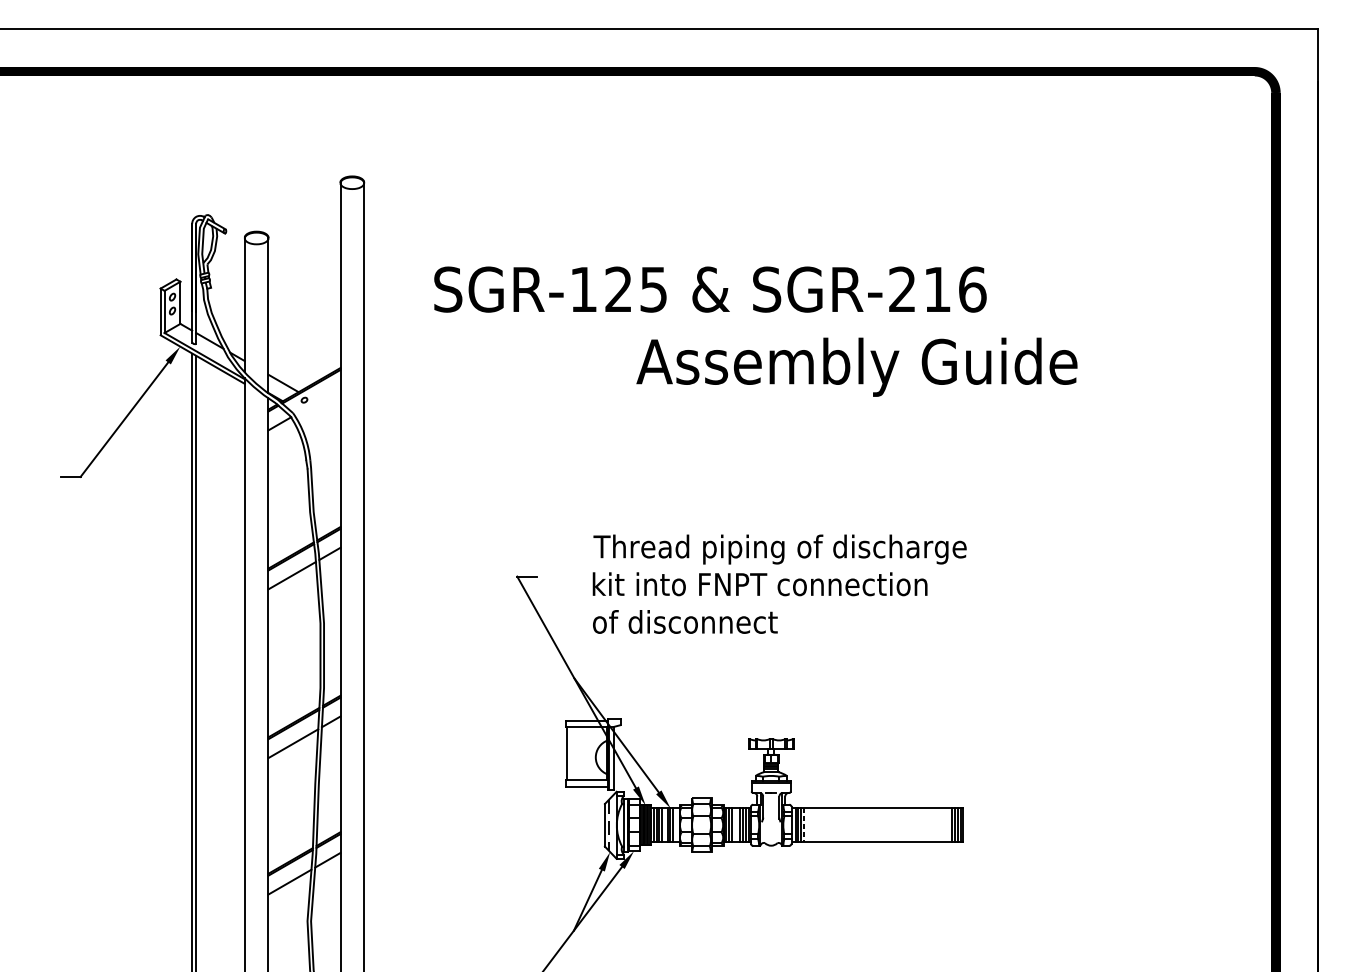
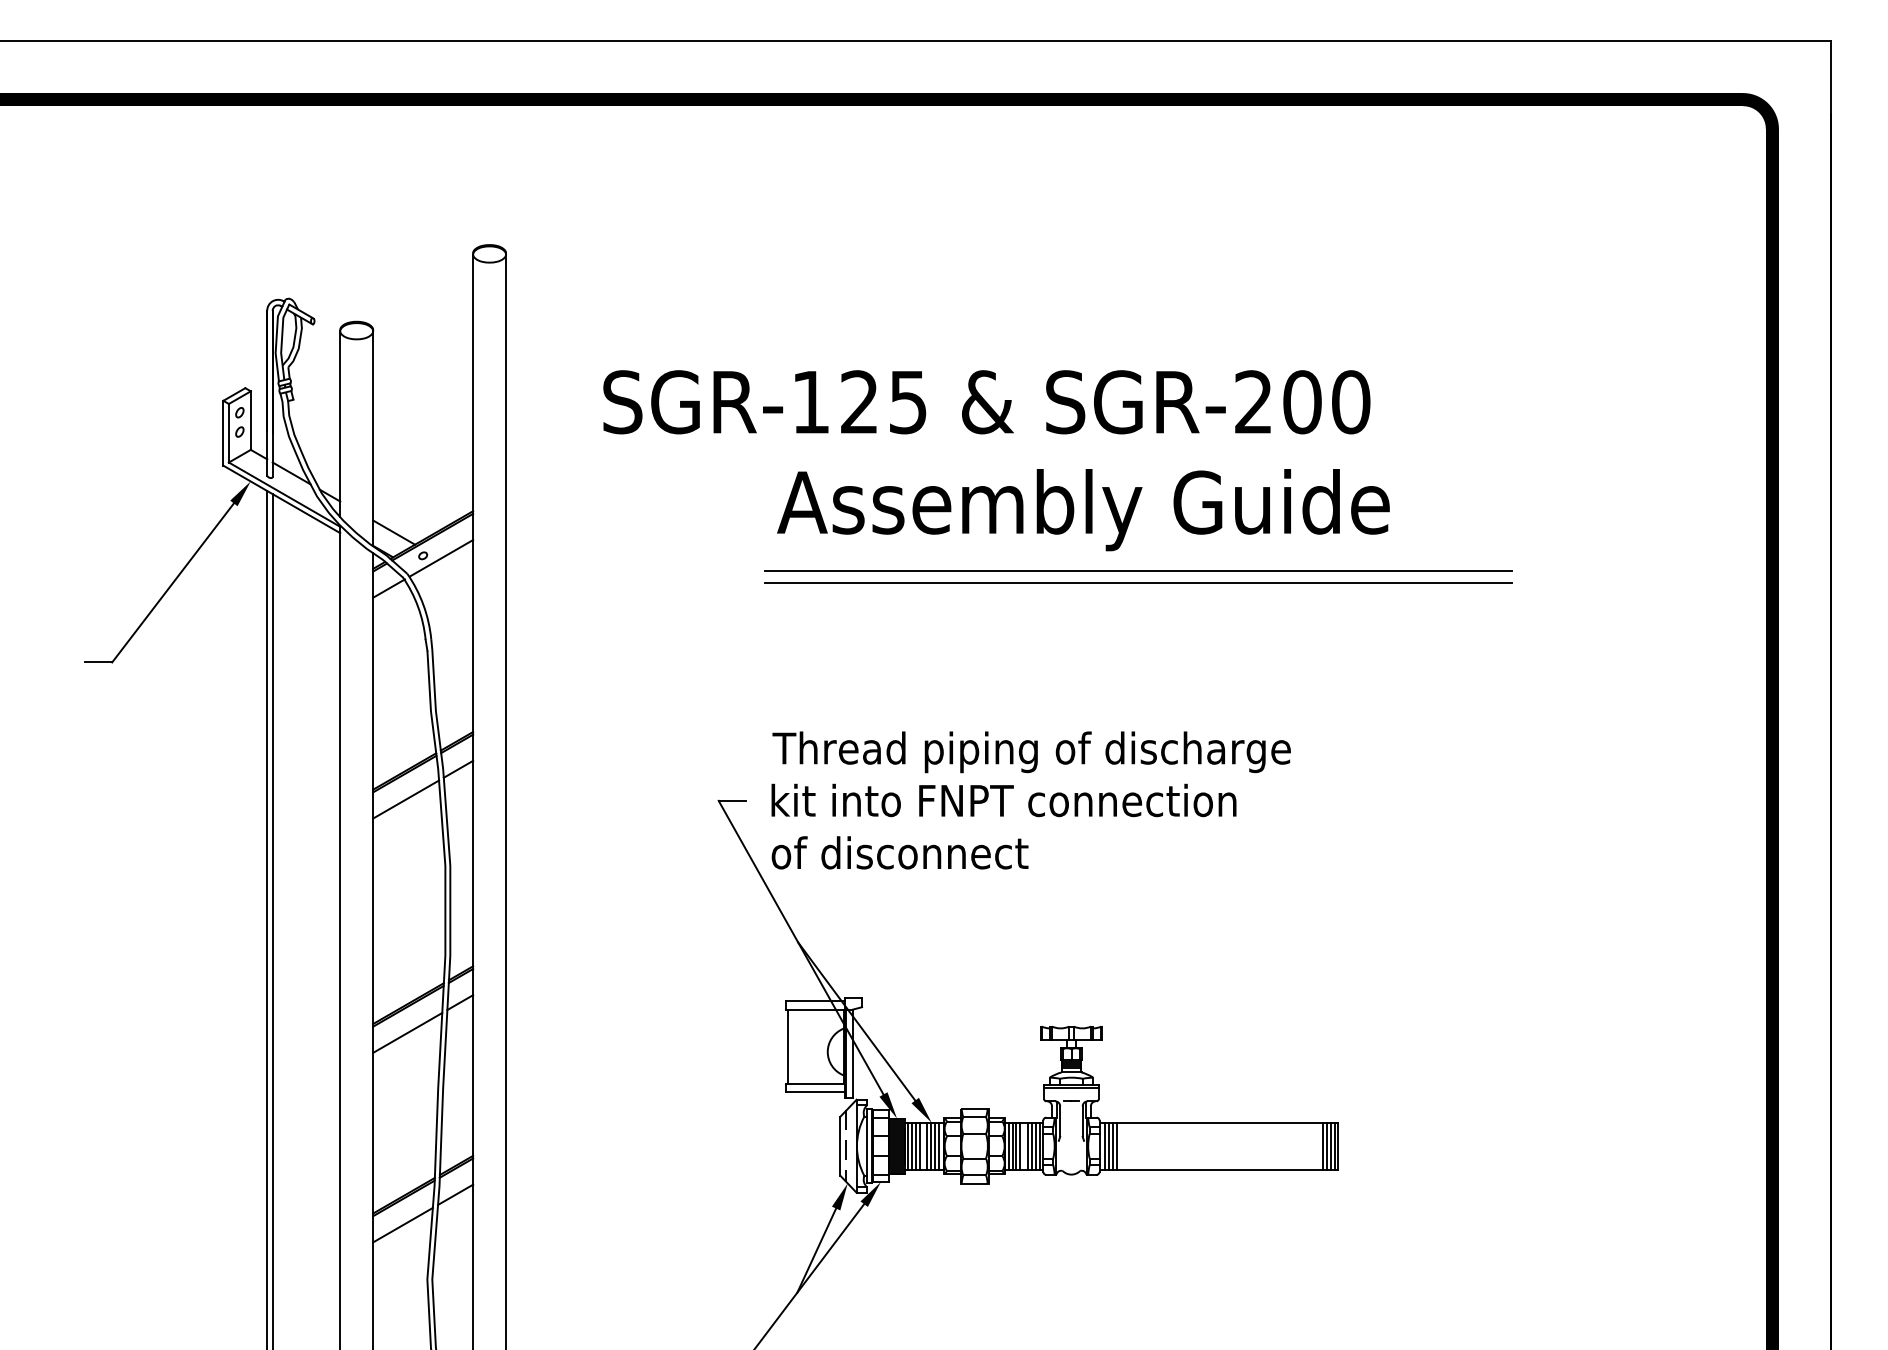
text: (954, 289) -> (1326, 402), SGR-216 -> SGR-200
text: (856, 367) -> (1083, 510), moved
line: (317, 402) -> (441, 558), added
line: (818, 411) -> (1137, 571), added
line: (819, 419) -> (1138, 582), added
text: (779, 584) -> (1030, 800), moved
line: (676, 824) -> (939, 1145), added
line: (734, 824) -> (1020, 1145), added
line: (804, 825) -> (1117, 1146), dashed -> solid

